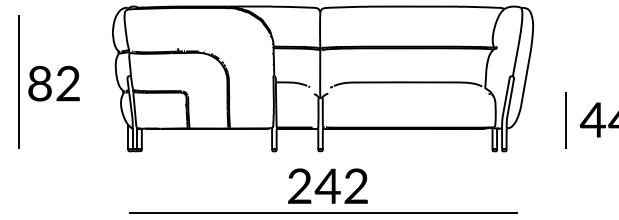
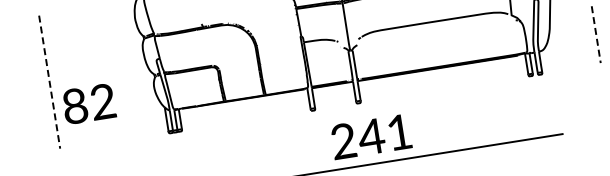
line: (18, 82) -> (49, 82), solid -> dashed
text: (53, 83) -> (88, 103), moved
line: (565, 120) -> (595, 34), solid -> dashed
text: (355, 185) -> (398, 131), 242 -> 241

